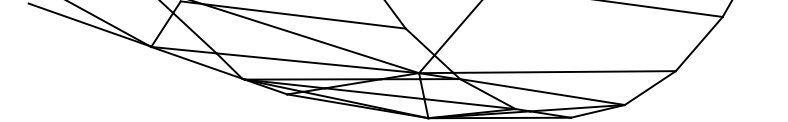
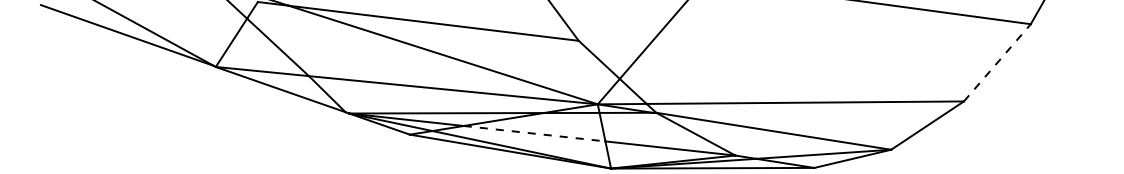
line: (699, 43) -> (997, 62), solid -> dashed
line: (375, 93) -> (535, 133), solid -> dashed

